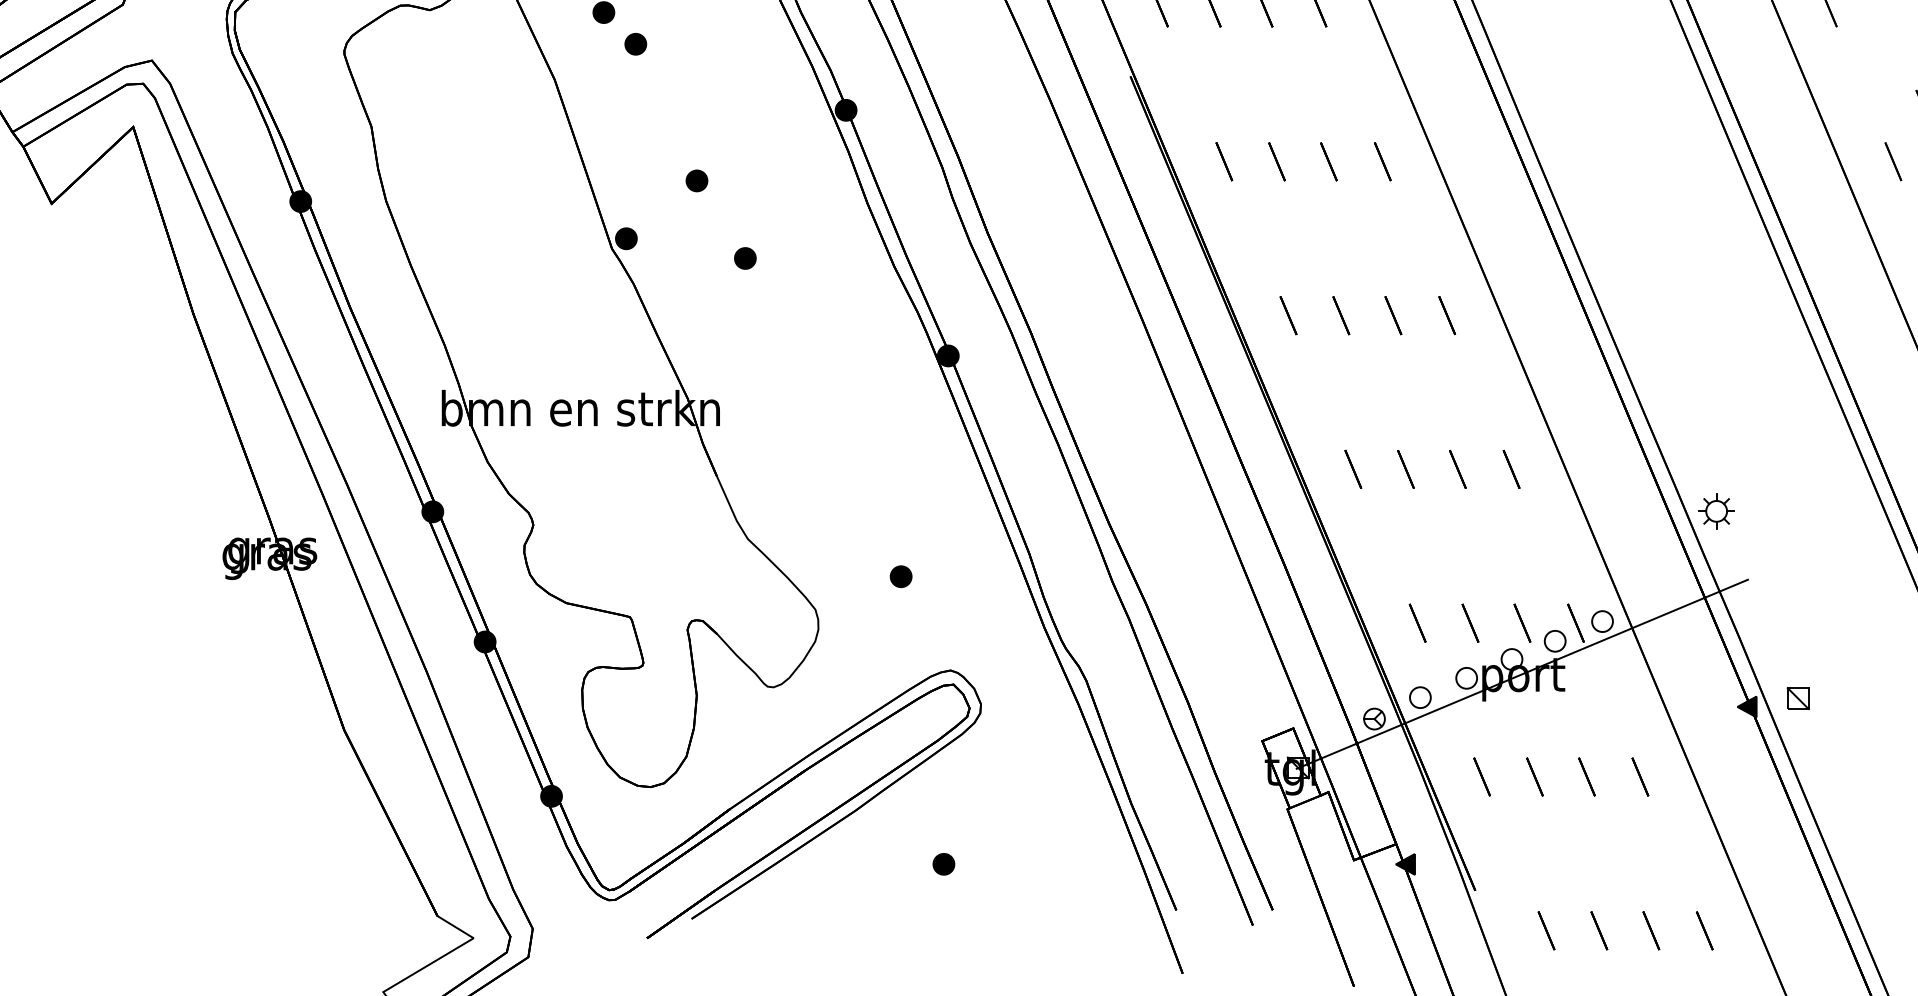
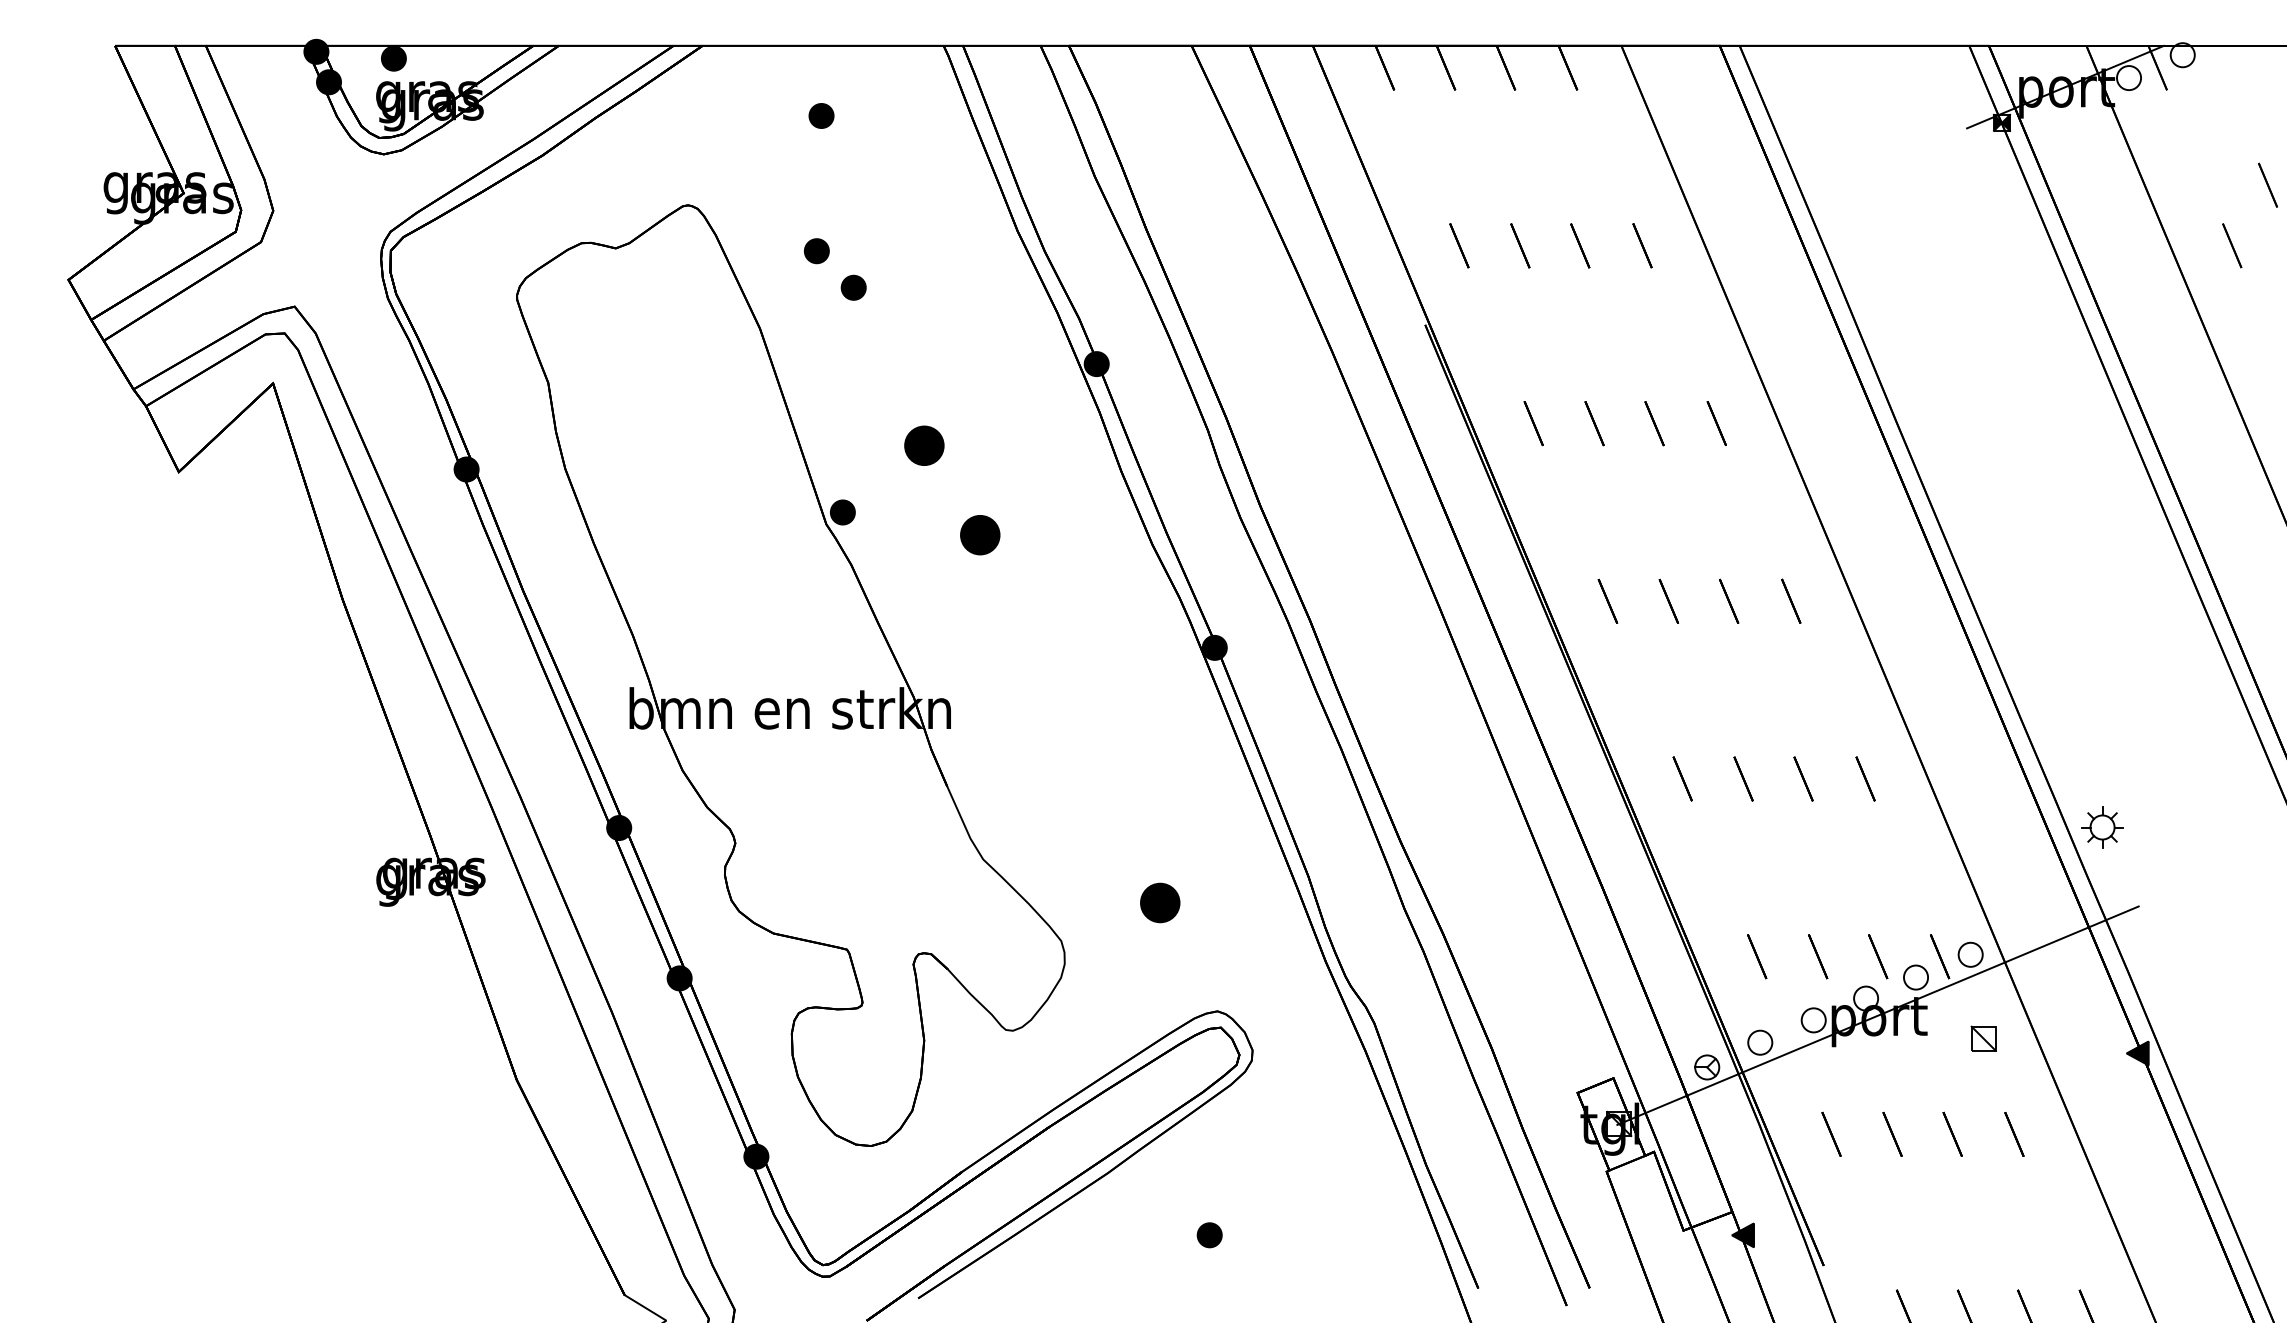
part: (697, 180) -> (924, 445), size x1.6
part: (745, 258) -> (980, 535), size x1.6
part: (901, 576) -> (1160, 902), size x1.6
part: (1797, 698) -> (1983, 1038), moved

